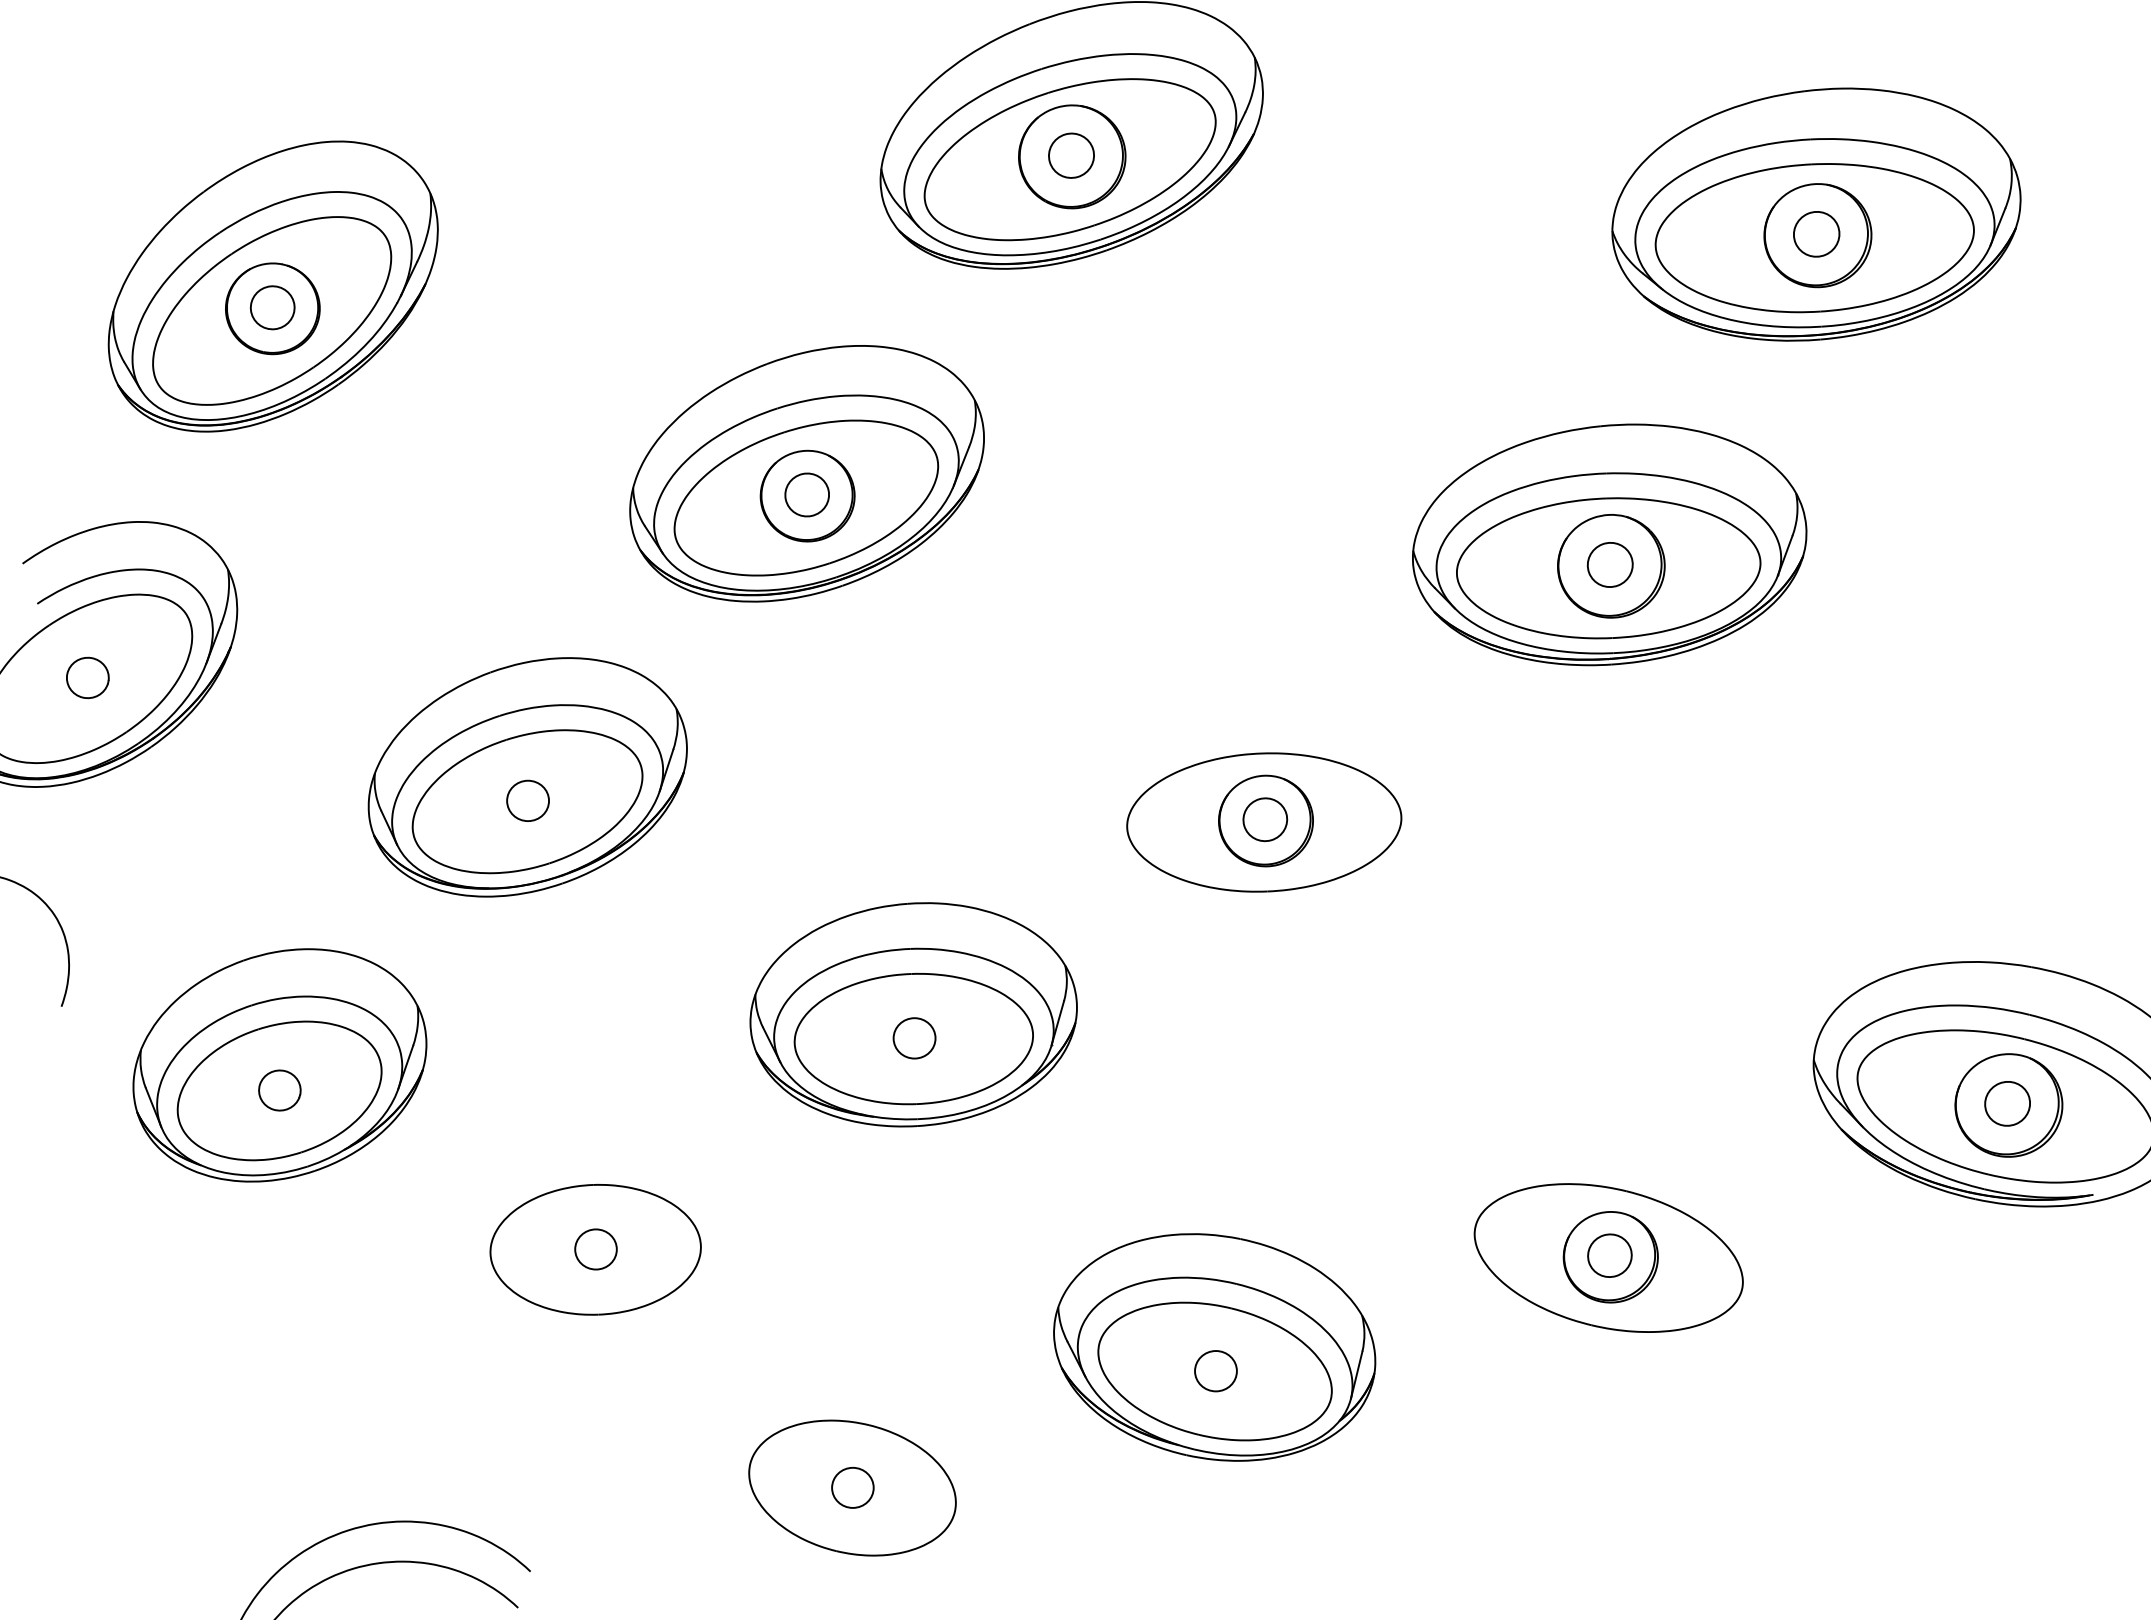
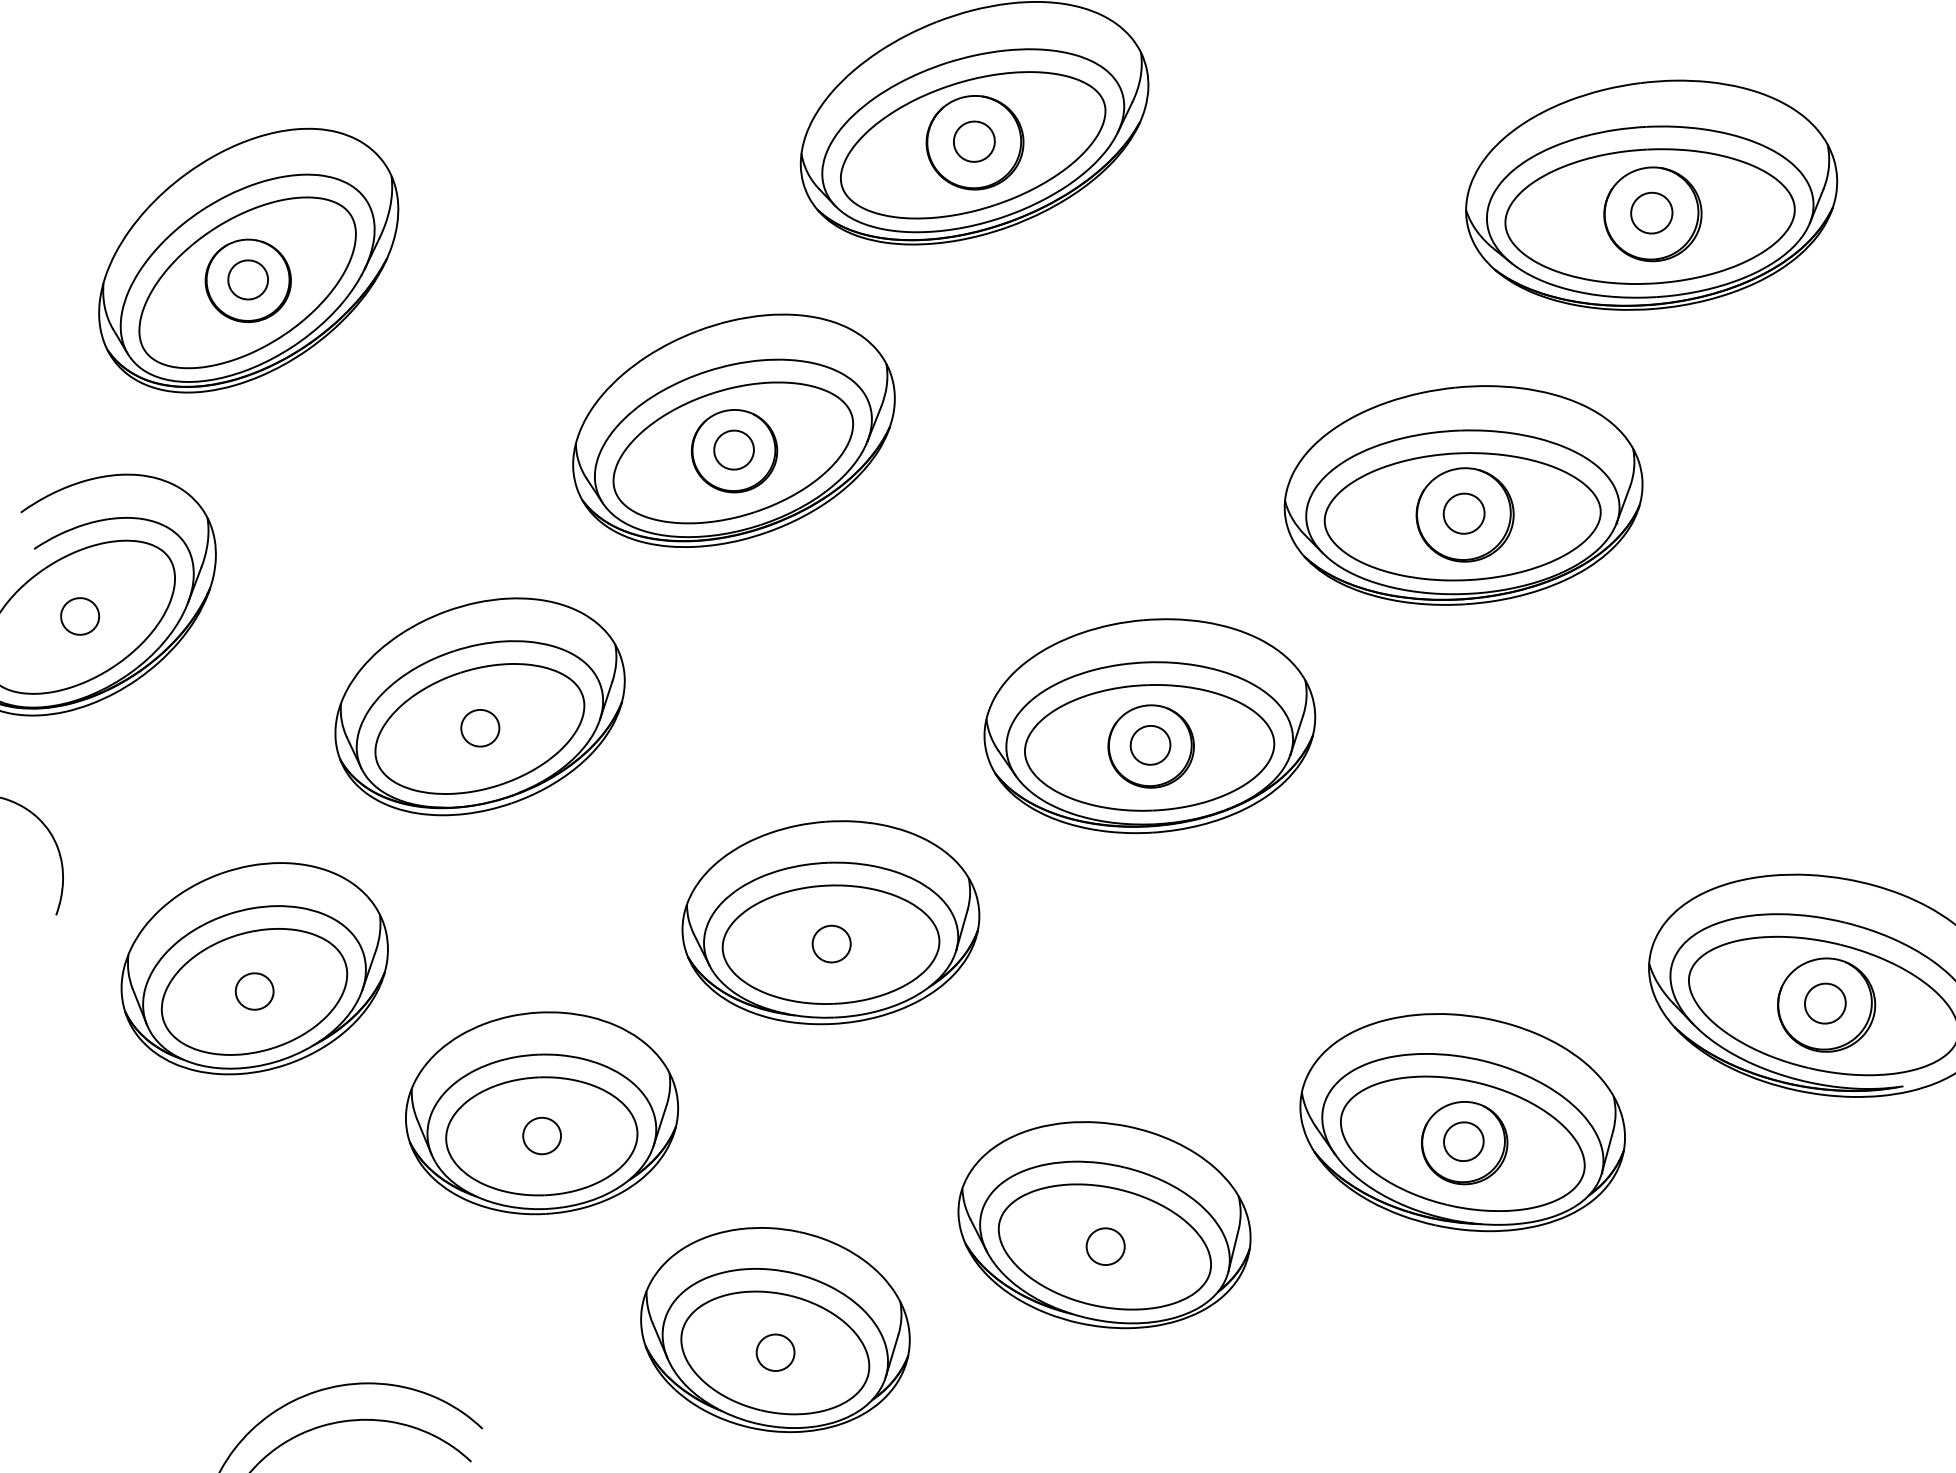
part: (1264, 798) -> (1149, 726), added
part: (595, 1224) -> (541, 1113), added
part: (1608, 1234) -> (1462, 1122), added
part: (852, 1462) -> (775, 1329), added

